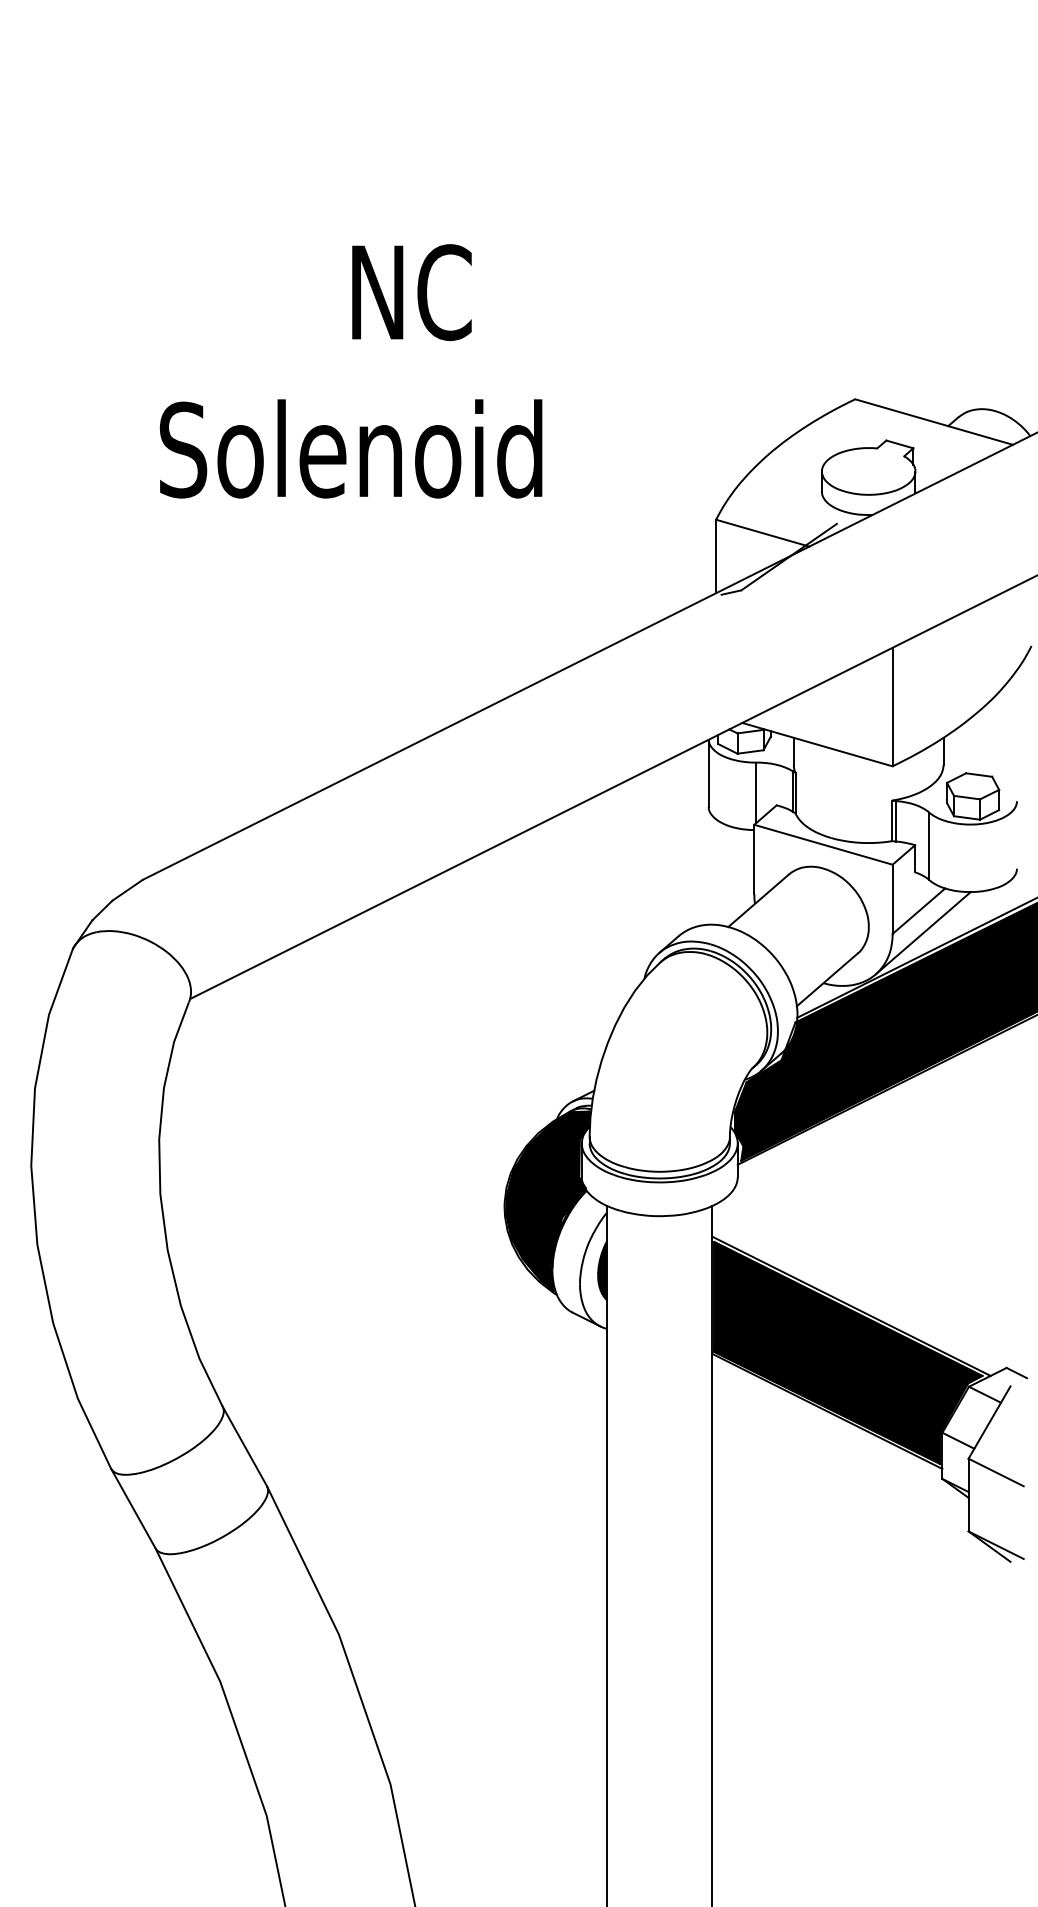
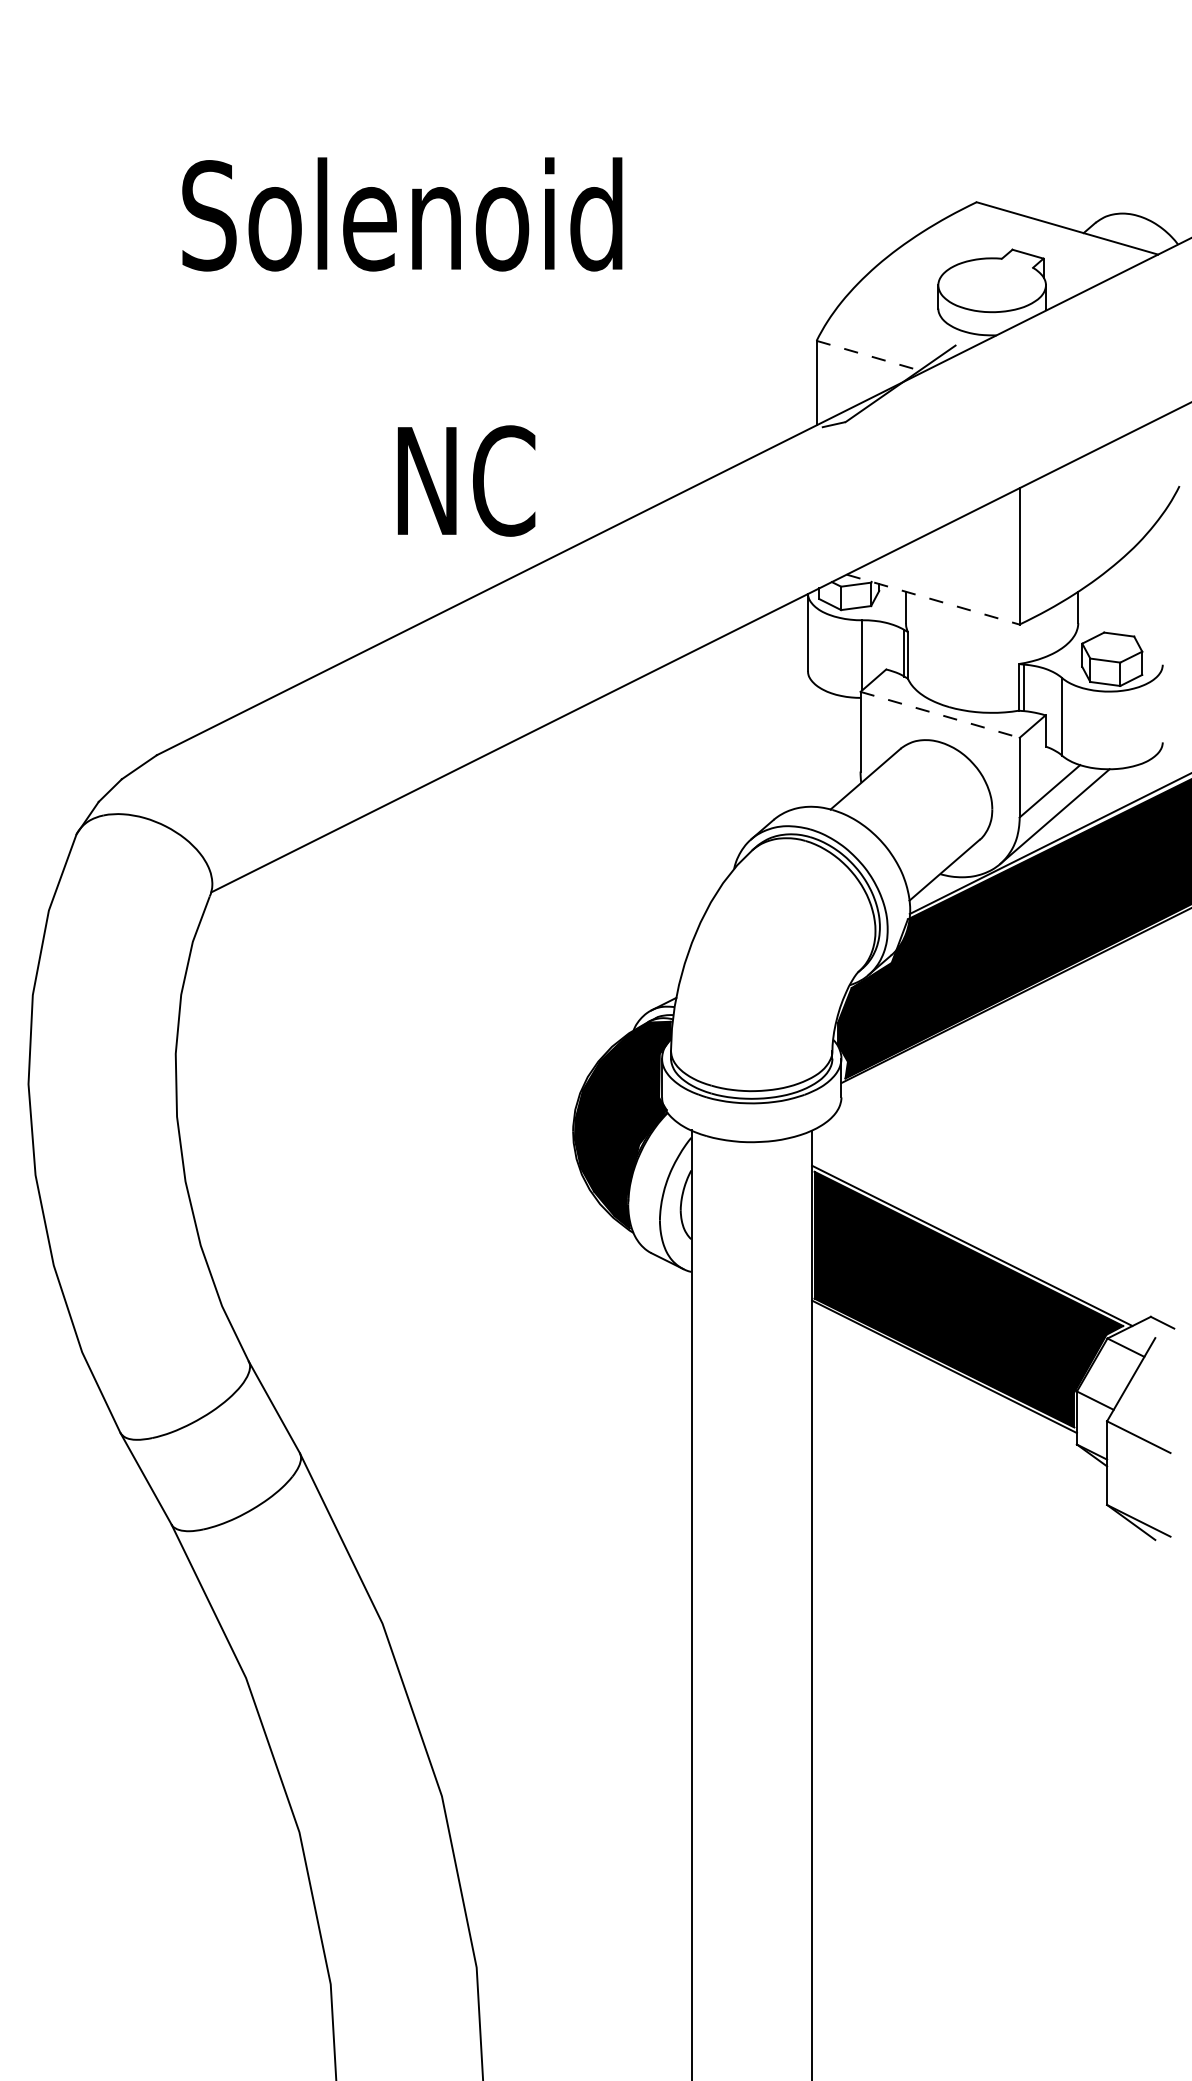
text: (411, 292) -> (466, 480), moved
text: (350, 448) -> (401, 213), moved
line: (763, 533) -> (871, 356), solid -> dashed
line: (817, 744) -> (933, 599), solid -> dashed
line: (823, 844) -> (940, 714), solid -> dashed
fill: (602, 1270) -> (685, 1204), removed

